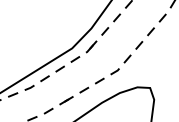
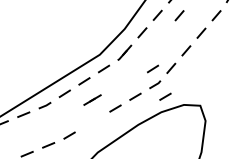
line: (133, 17) -> (179, 15), added
line: (113, 59) -> (152, 68), added
line: (123, 80) -> (165, 96), added
line: (66, 100) -> (92, 99), moved

